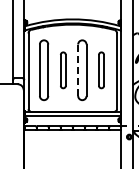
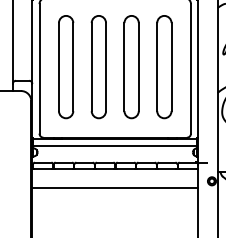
part: (63, 70) -> (99, 67), size x1.67
line: (78, 70) -> (125, 67), dashed -> solid
part: (101, 70) -> (164, 67), size x1.67
line: (72, 141) -> (114, 188), added

